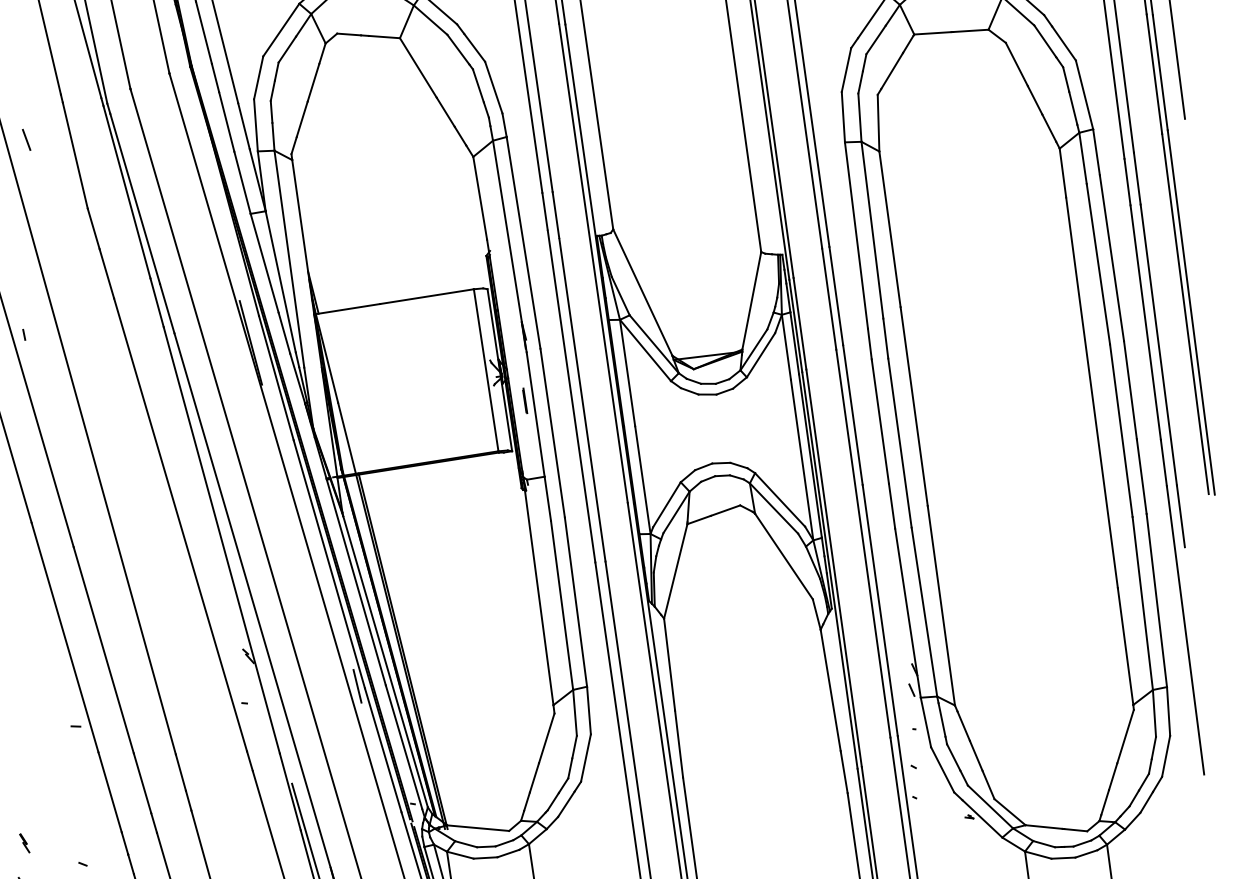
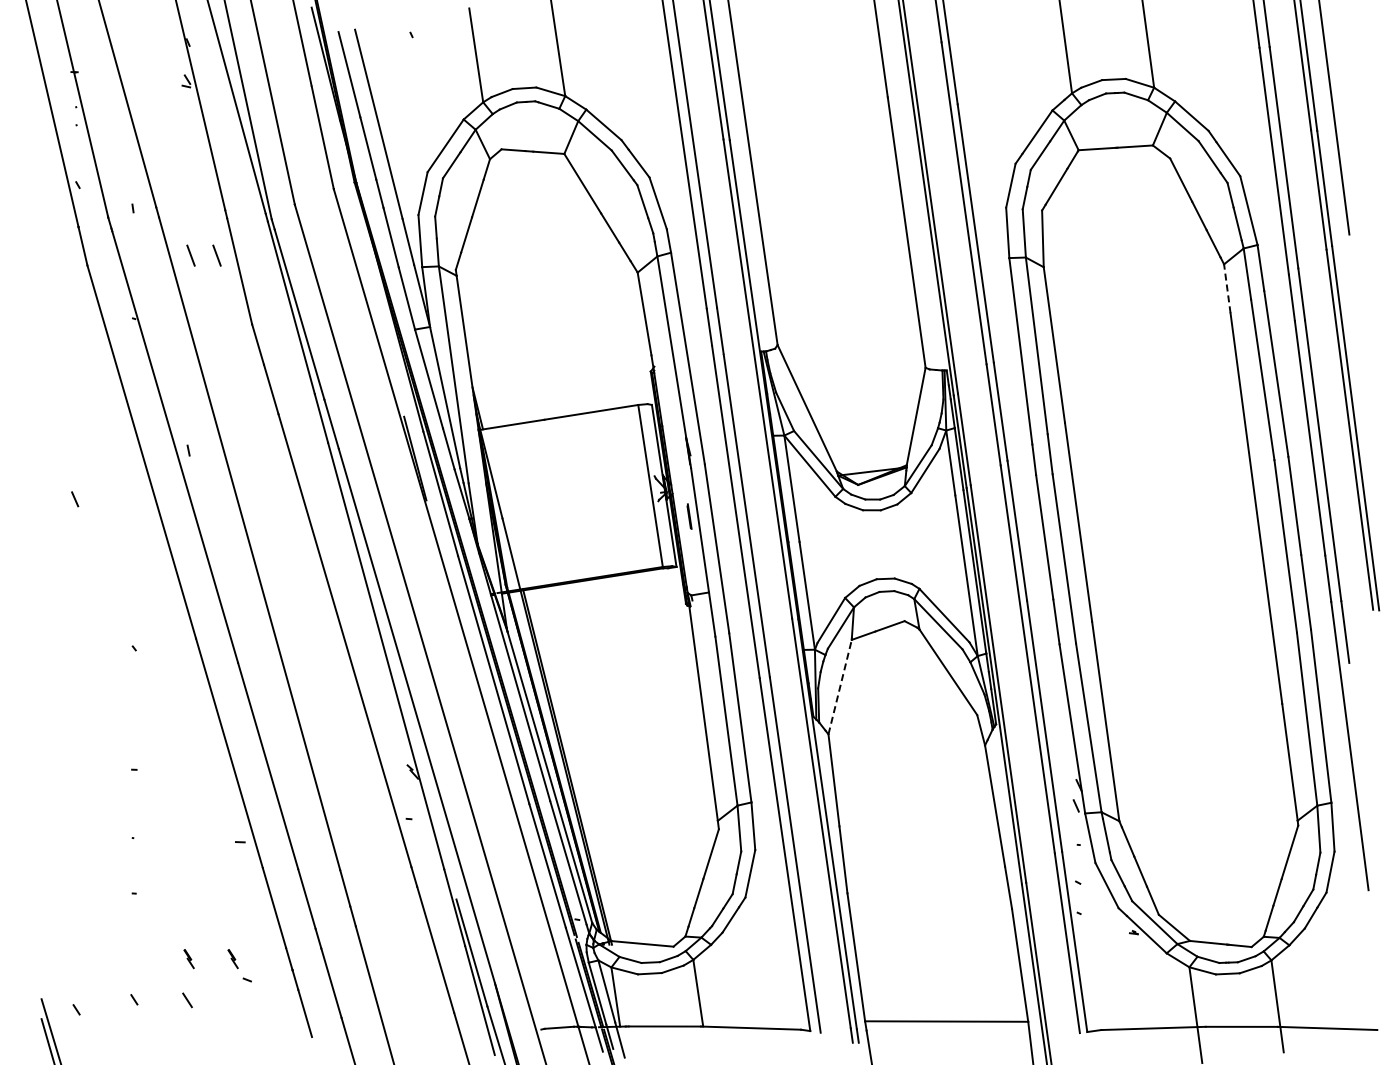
line: (52, 139) -> (216, 255), added
line: (1063, 172) -> (1227, 288), solid -> dashed
line: (676, 571) -> (840, 687), solid -> dashed
line: (357, 685) -> (521, 801), removed
part: (68, 843) -> (232, 959), added

